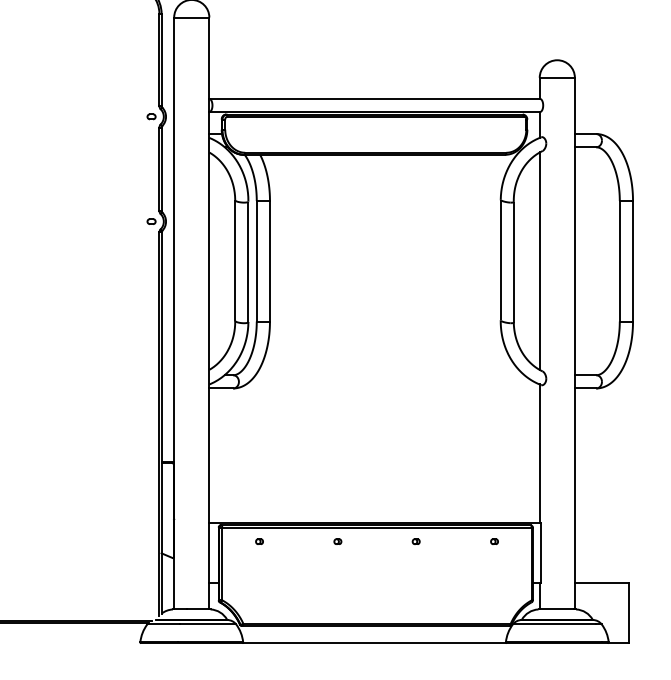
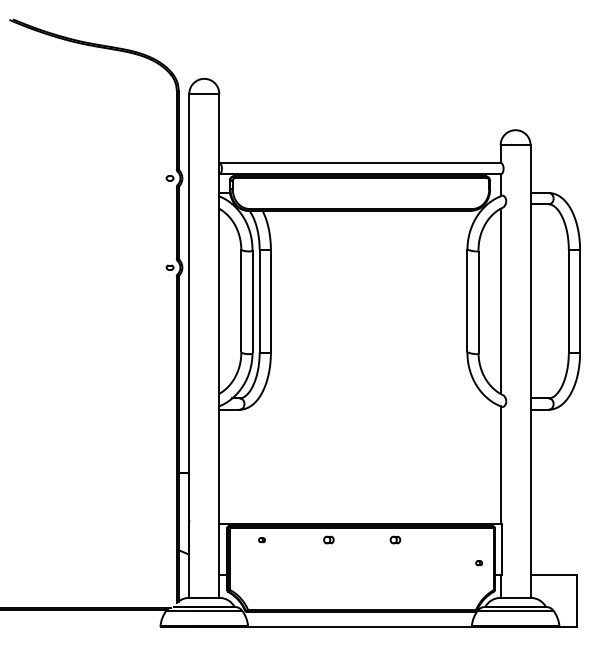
part: (337, 542) -> (328, 540), size x1.6
part: (416, 542) -> (395, 540), size x1.6
part: (493, 542) -> (478, 563), moved

